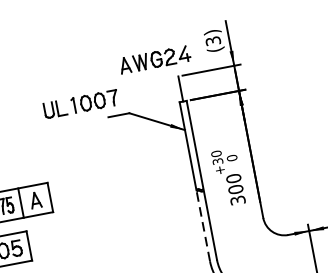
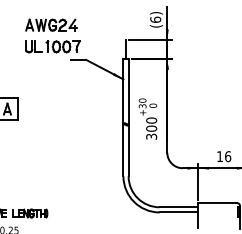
text: (212, 40) -> (155, 19), 3 -> 6
part: (154, 58) -> (51, 24), moved
line: (203, 226) -> (123, 150), dashed -> solid

